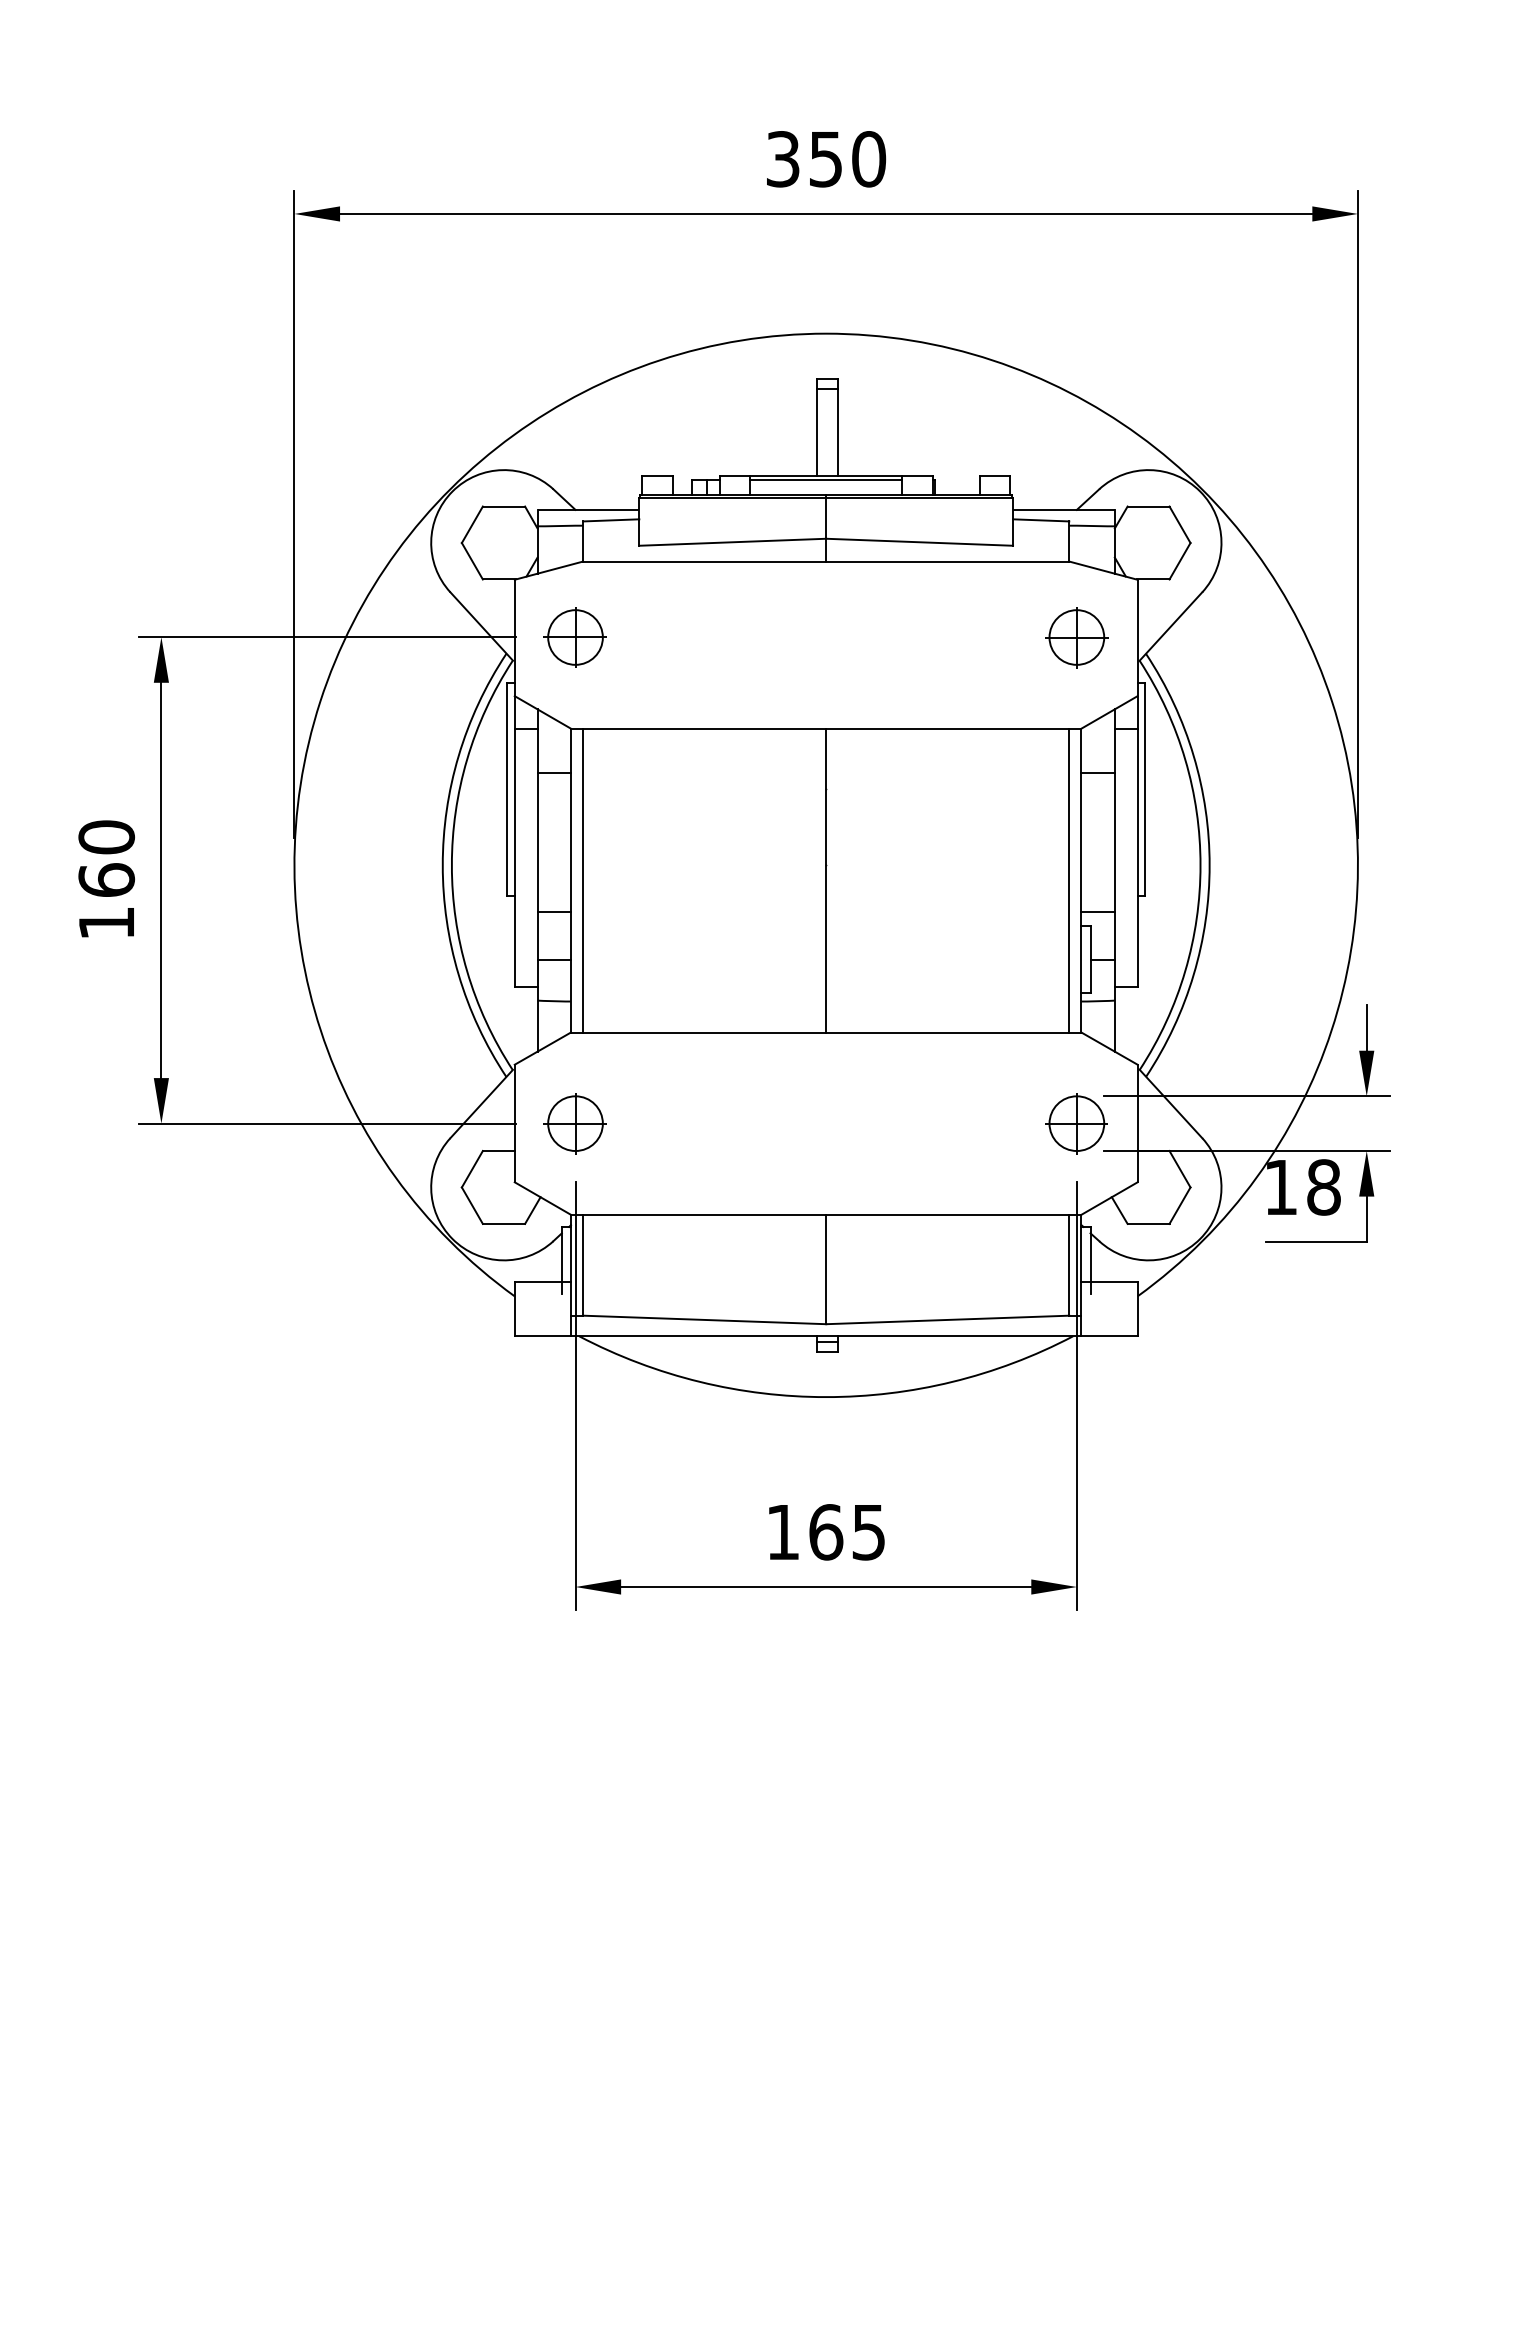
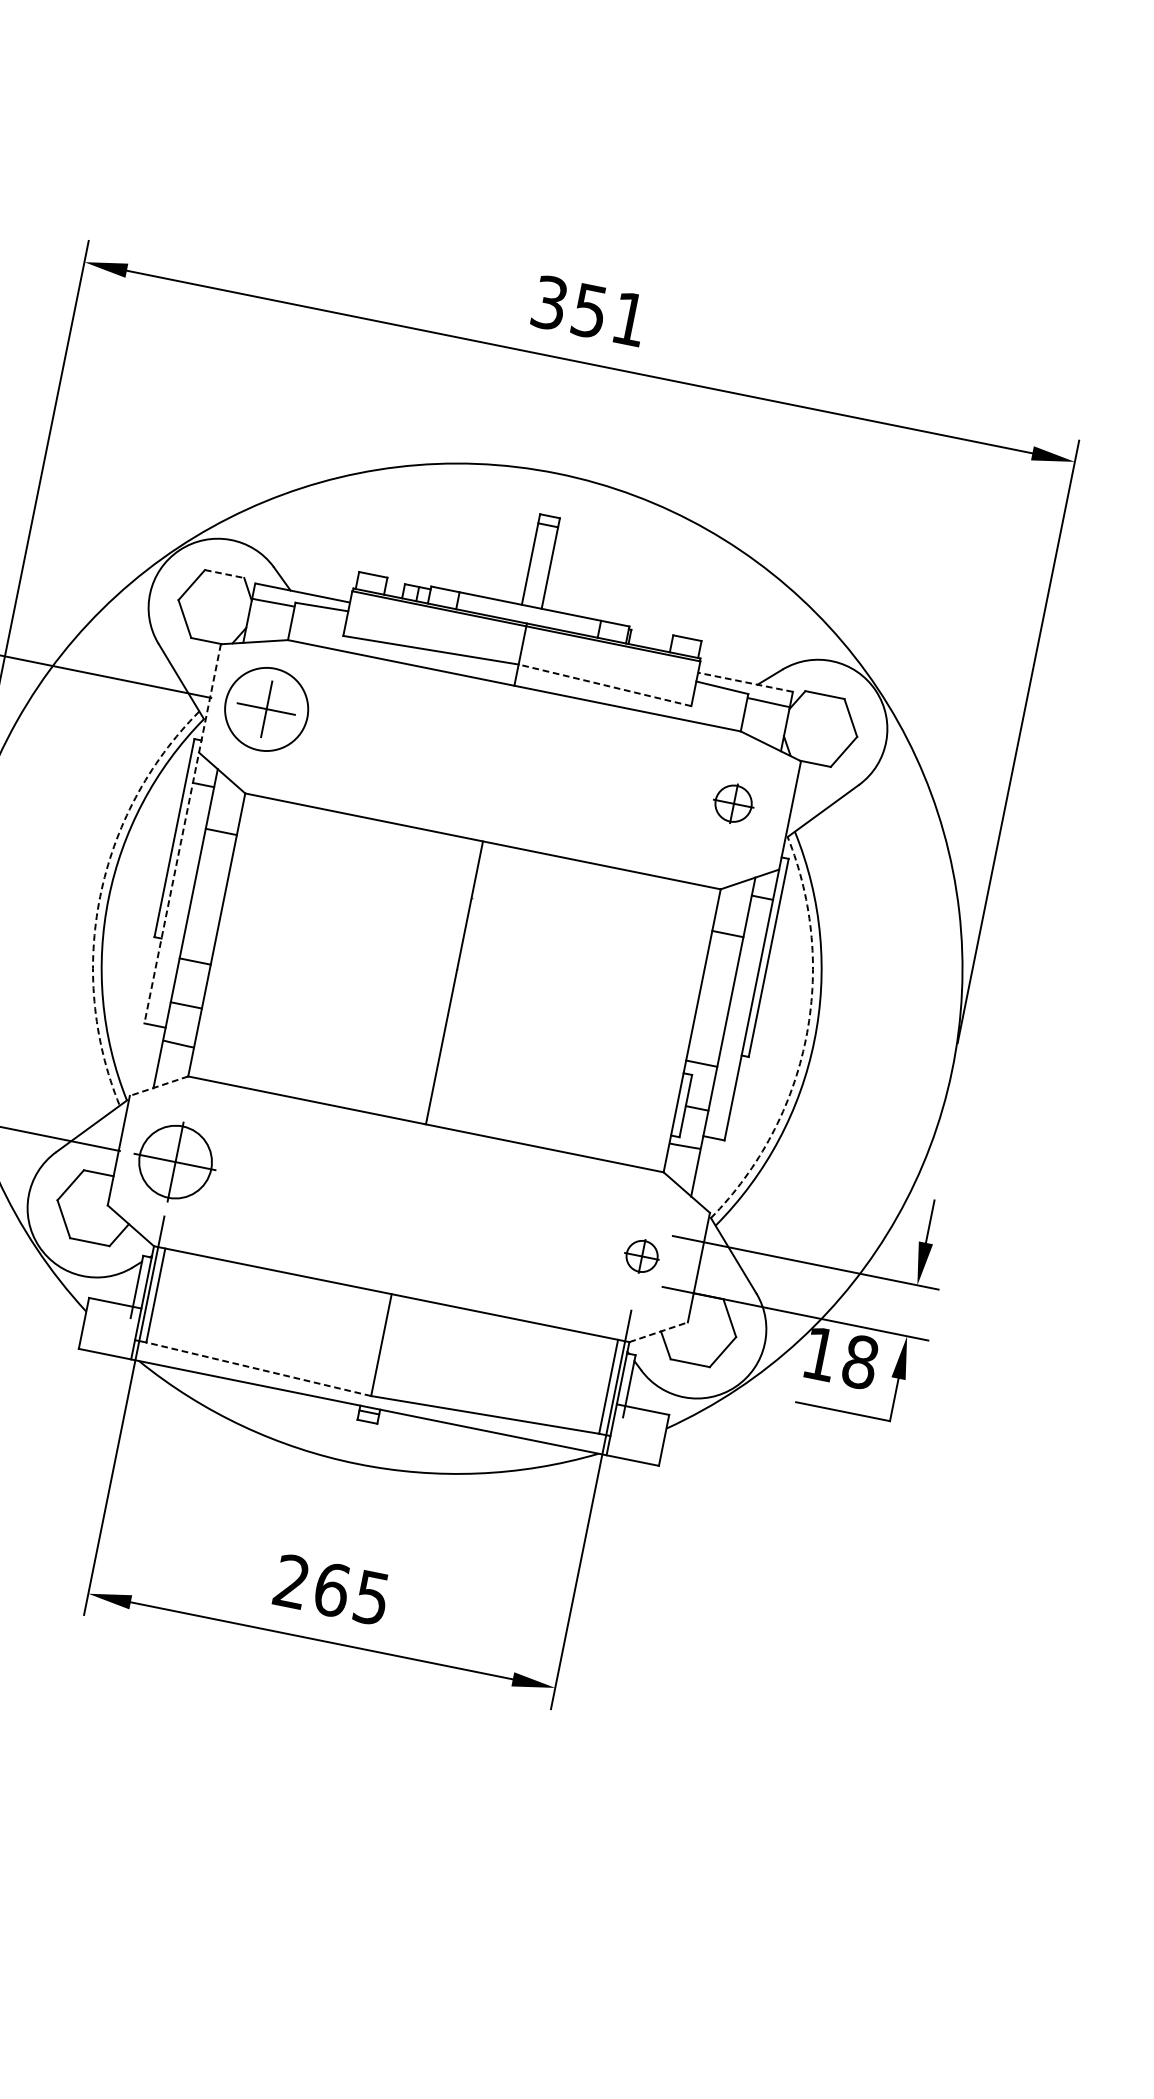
text: (869, 159) -> (630, 319), 350 -> 351
line: (826, 479) -> (530, 609), removed
line: (504, 506) -> (225, 574), solid -> dashed
line: (1063, 509) -> (745, 681), solid -> dashed
line: (919, 542) -> (604, 685), solid -> dashed
circle: (575, 637) -> (266, 709), size x1.6
part: (1076, 637) -> (733, 803), size x0.7
line: (514, 783) -> (182, 833), solid -> dashed
arc: (442, 865) -> (99, 896), solid -> dashed
arc: (1200, 865) -> (805, 1039), solid -> dashed
line: (583, 880) -> (228, 937), removed
line: (1069, 880) -> (681, 1028), removed
line: (542, 1048) -> (158, 1086), solid -> dashed
part: (574, 1123) -> (174, 1161), size x1.4
part: (1076, 1123) -> (641, 1256), size x0.6
line: (1109, 1198) -> (658, 1332), solid -> dashed
line: (704, 1319) -> (258, 1368), solid -> dashed
text: (782, 1531) -> (291, 1580), 165 -> 265

